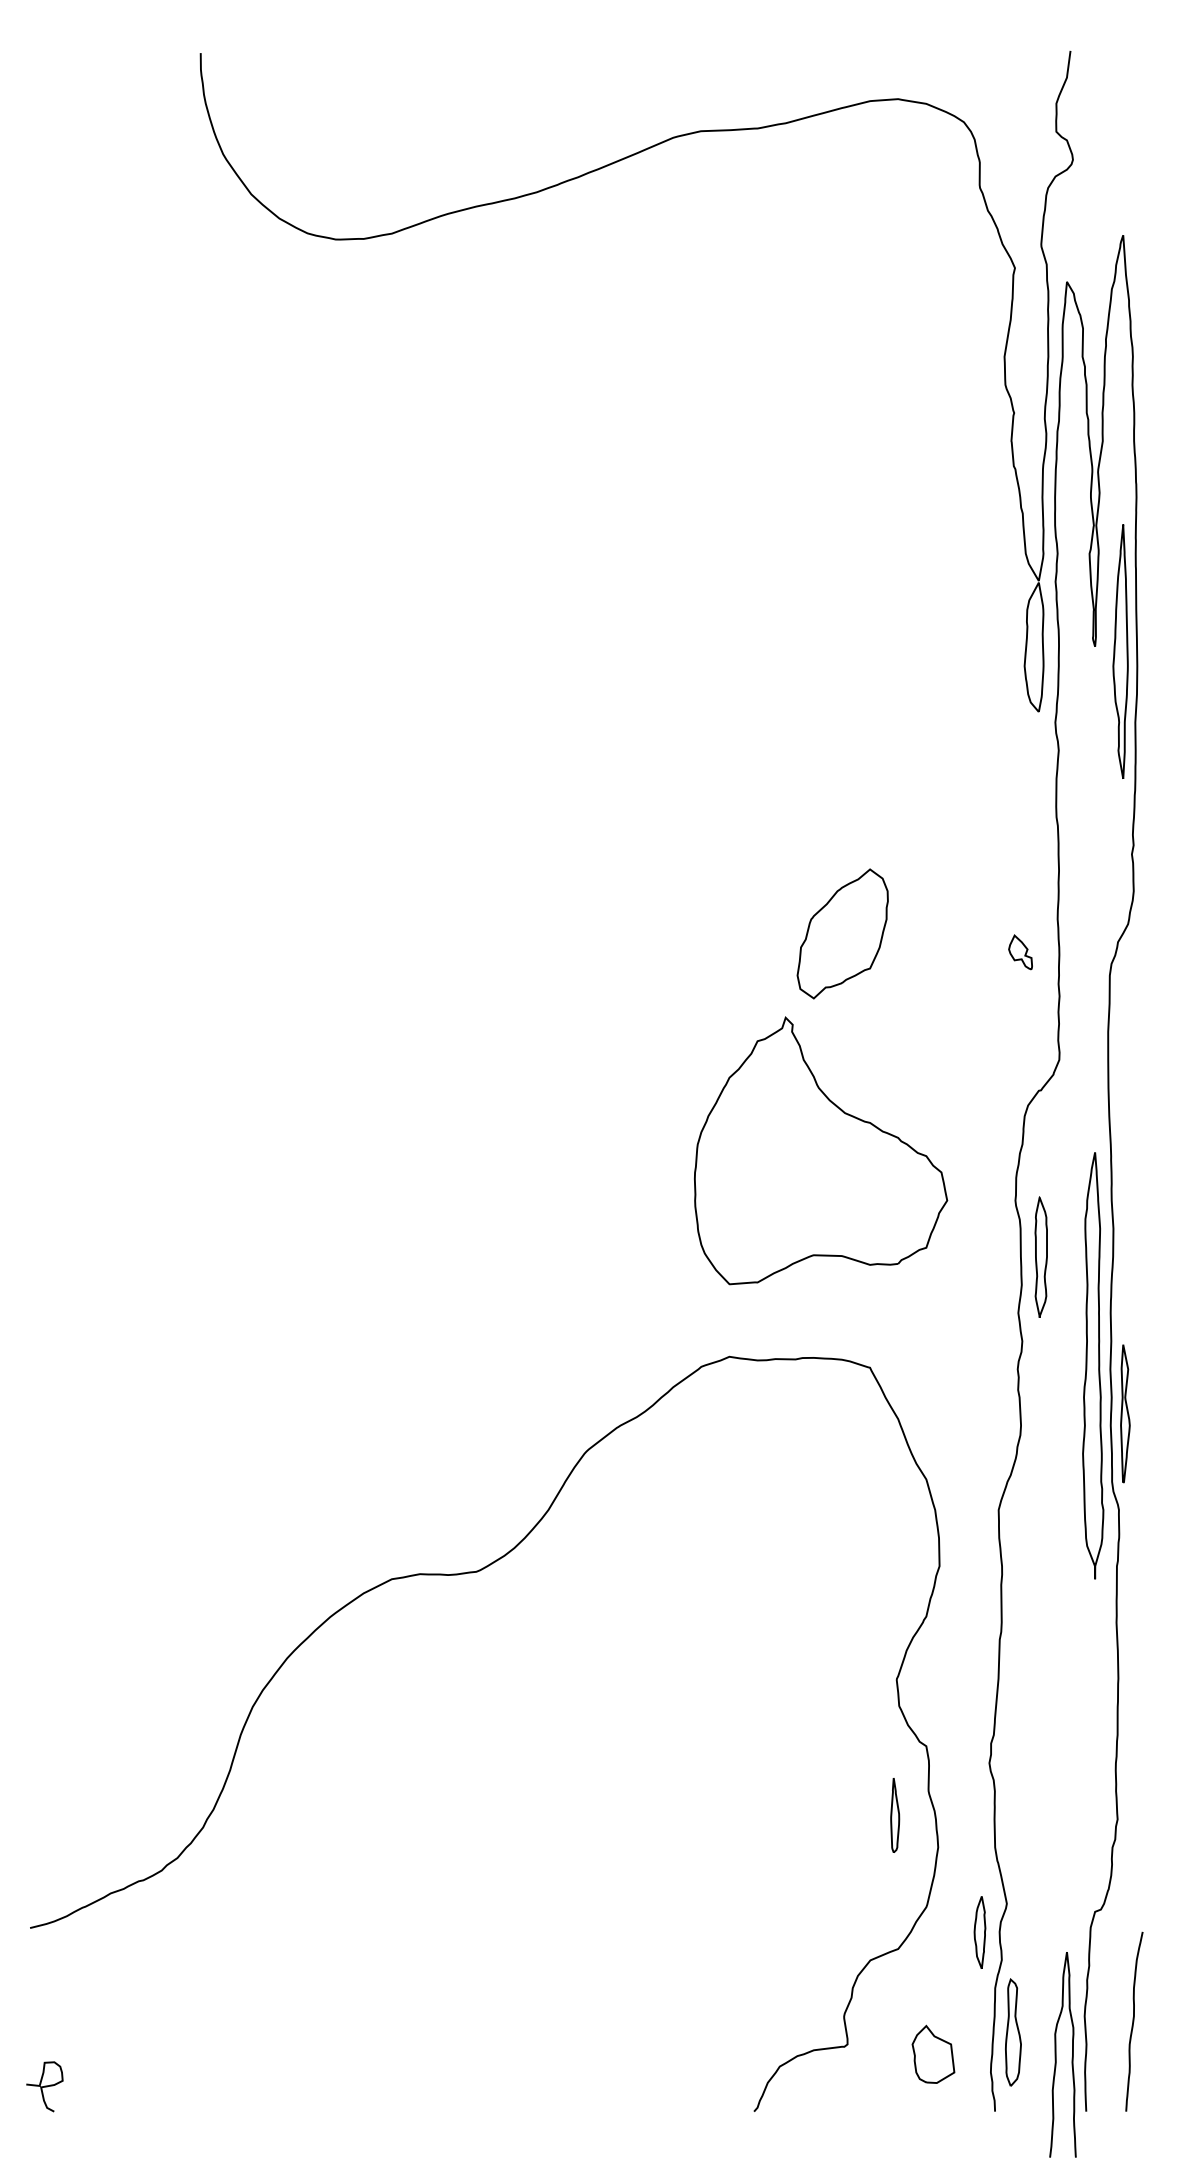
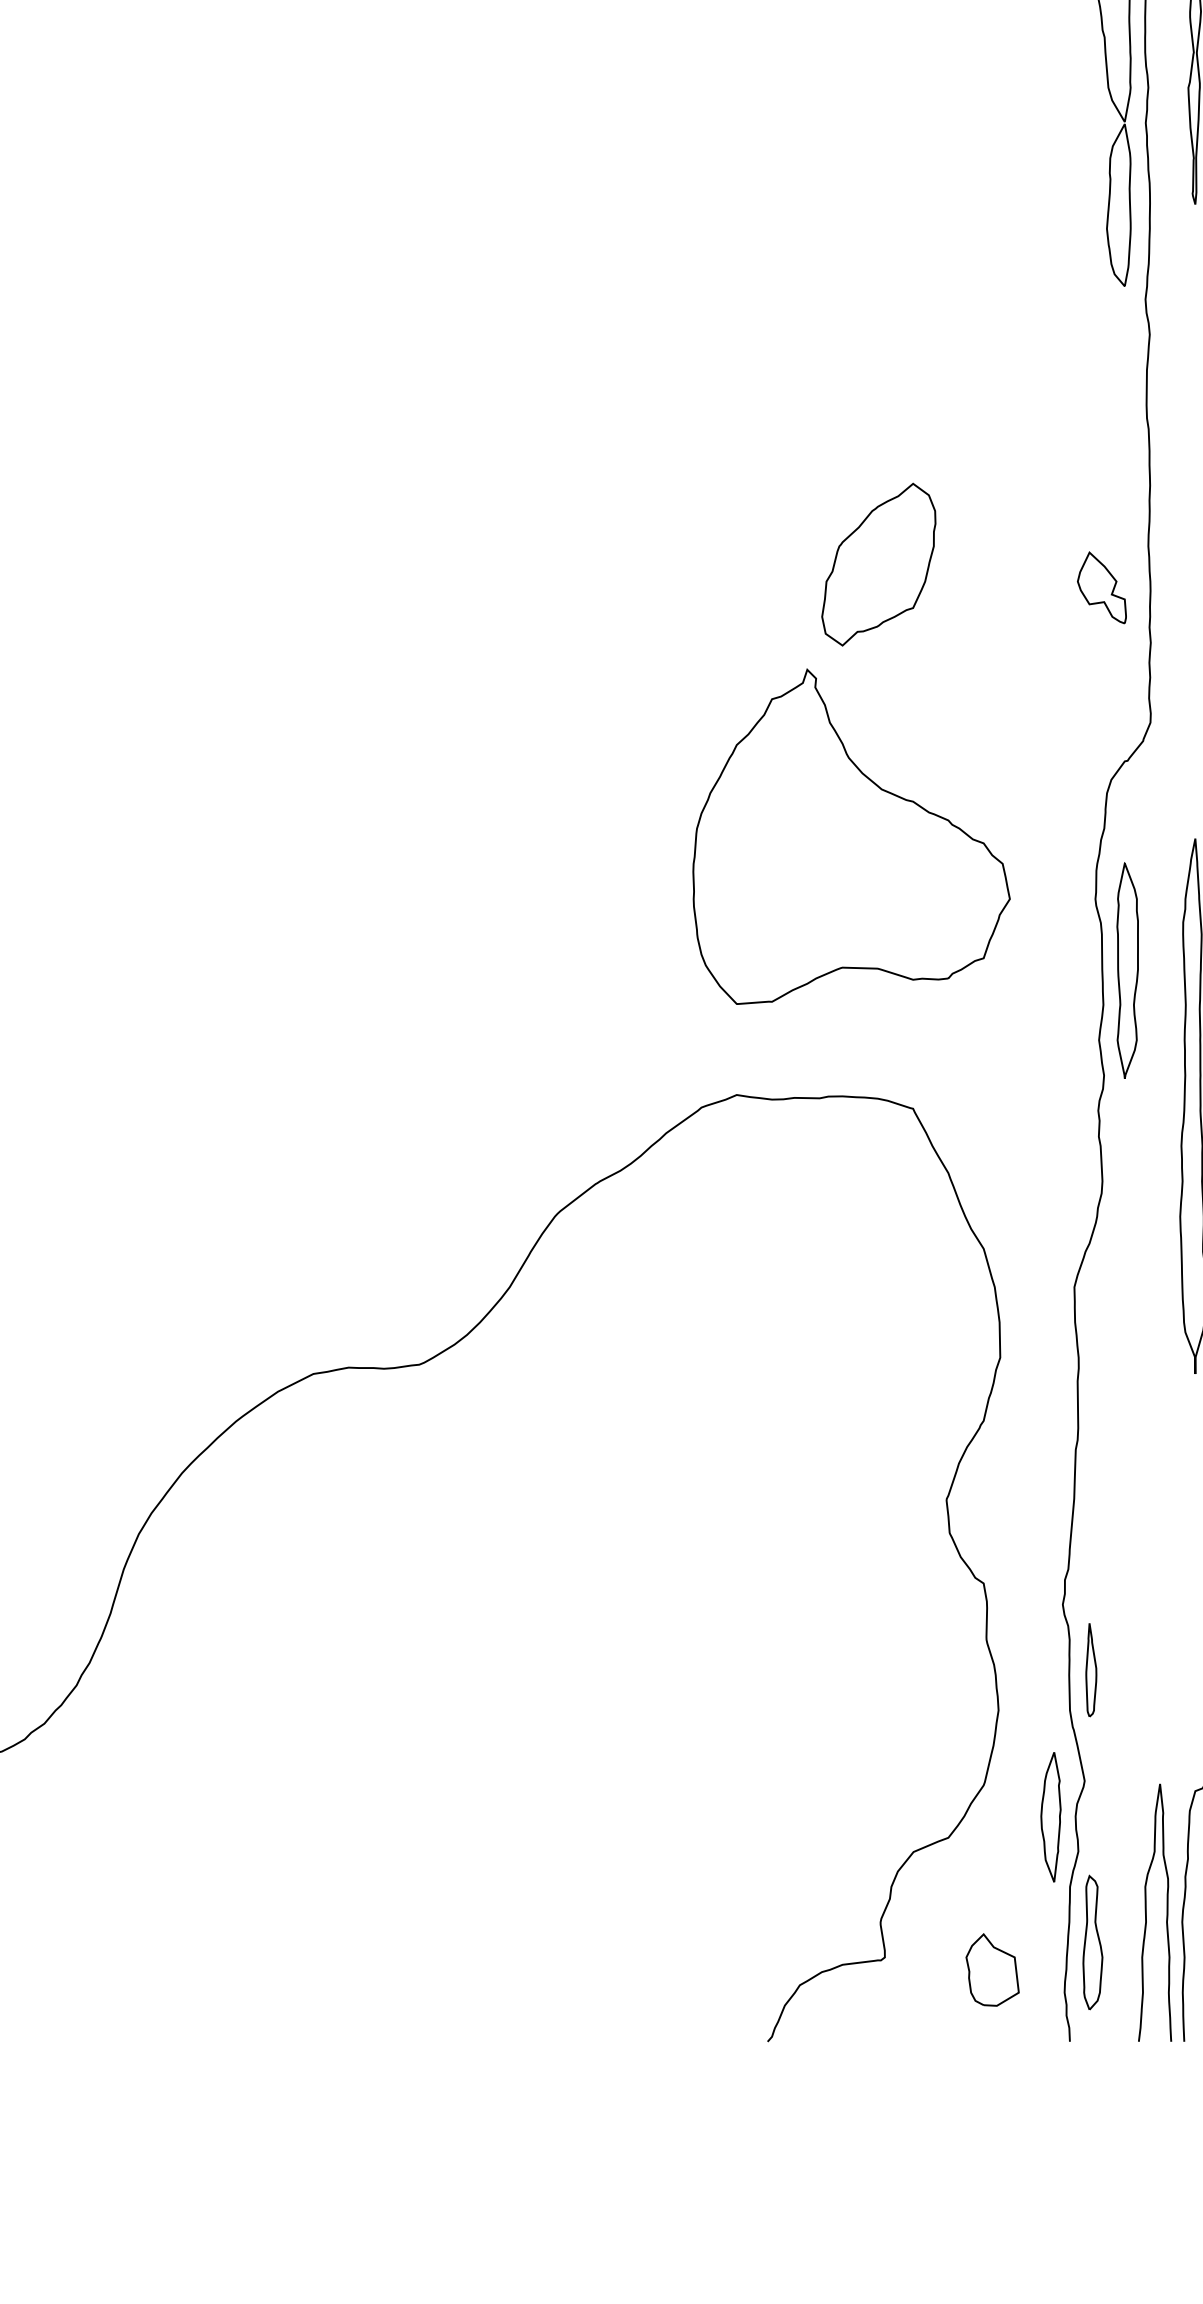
part: (1020, 952) -> (1101, 587), size x1.67
part: (1041, 1256) -> (1128, 969), size x1.43
part: (895, 1815) -> (1091, 1670), moved
part: (979, 1932) -> (1050, 1817), size x1.43
curve: (1056, 2054) -> (1146, 1912), moved

